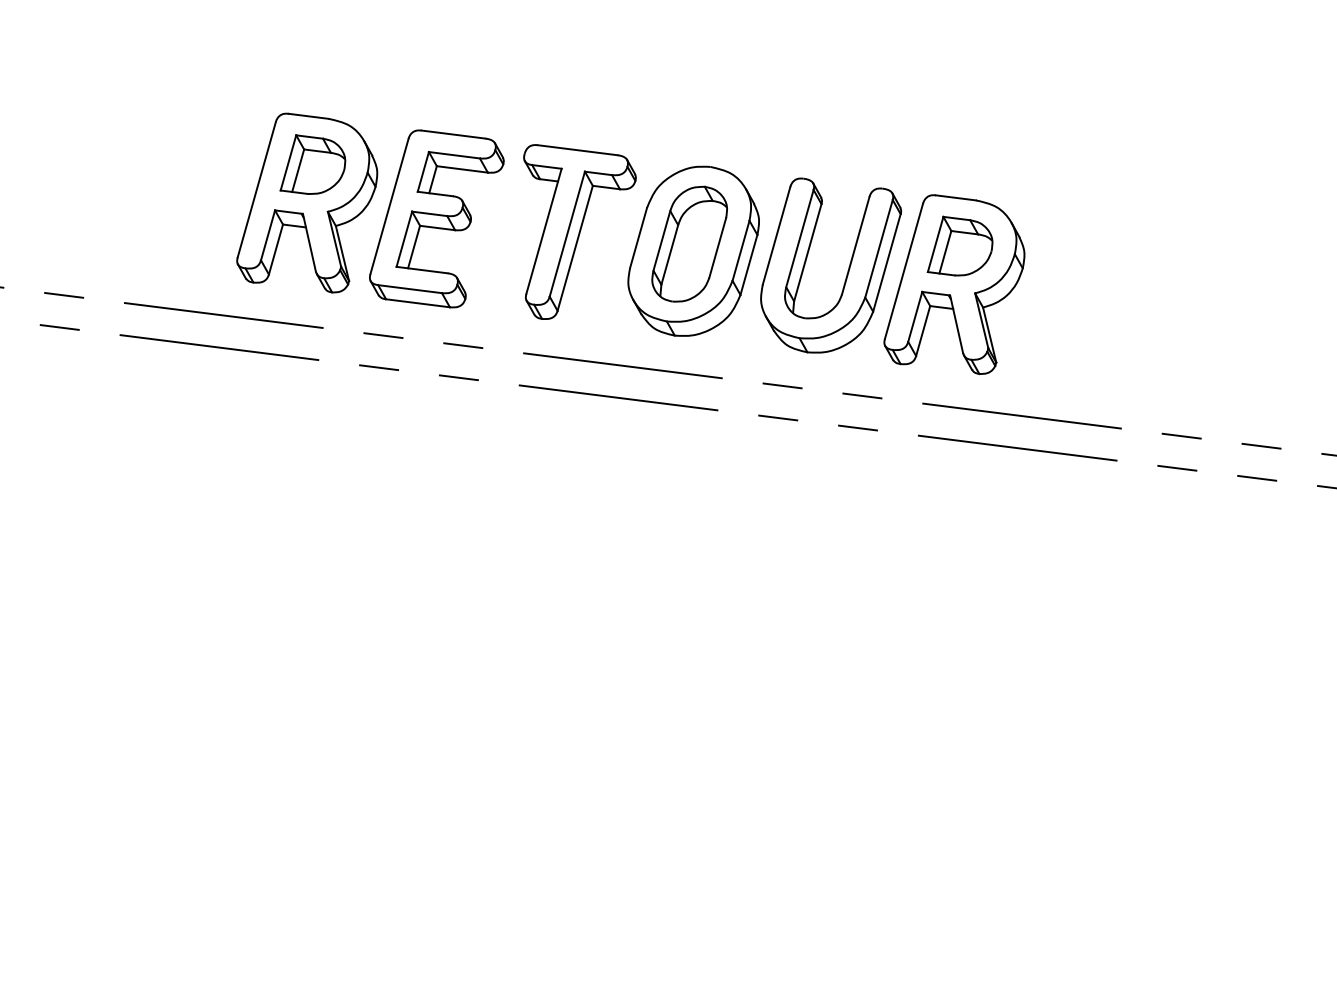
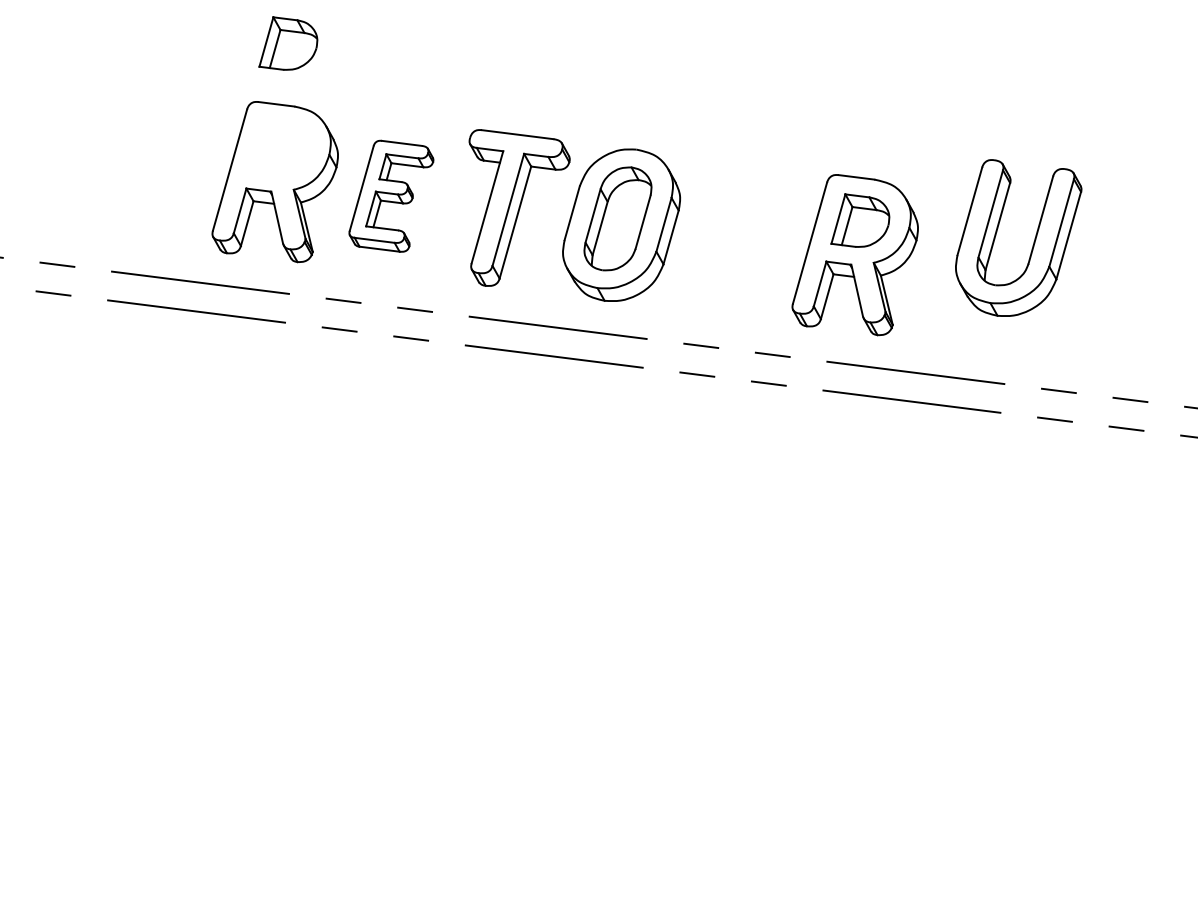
part: (313, 164) -> (288, 43), moved
part: (436, 219) -> (391, 196), size x0.7
part: (847, 269) -> (1033, 241), moved

